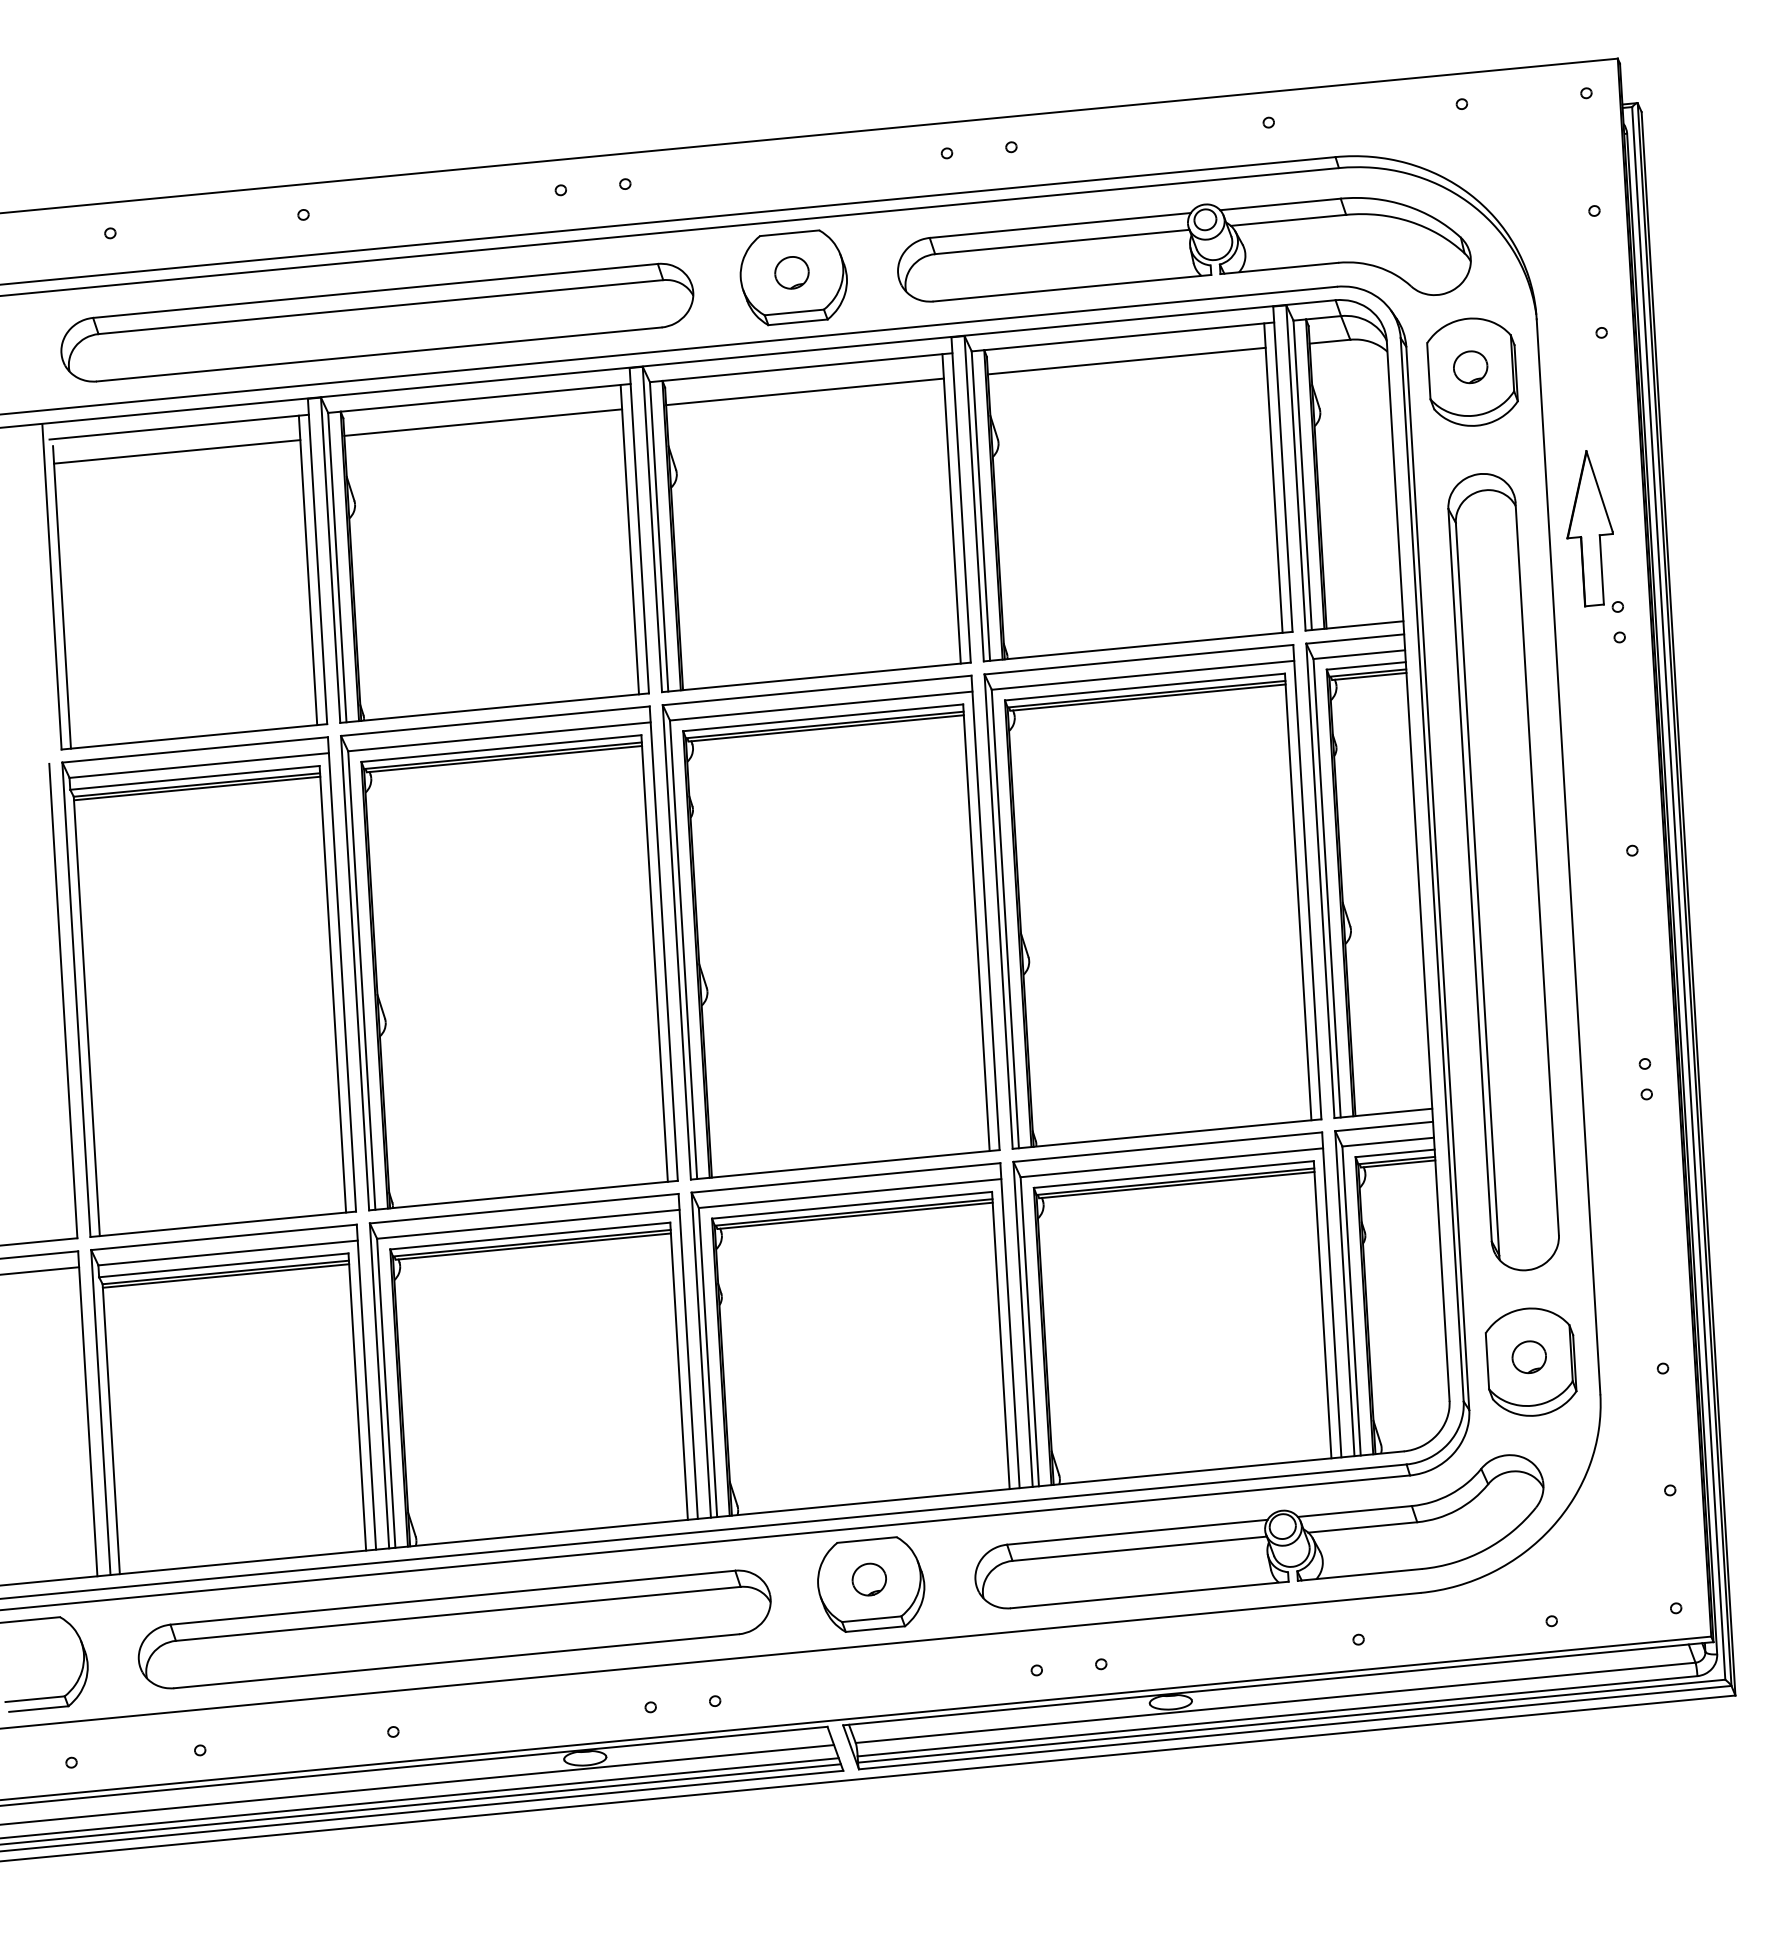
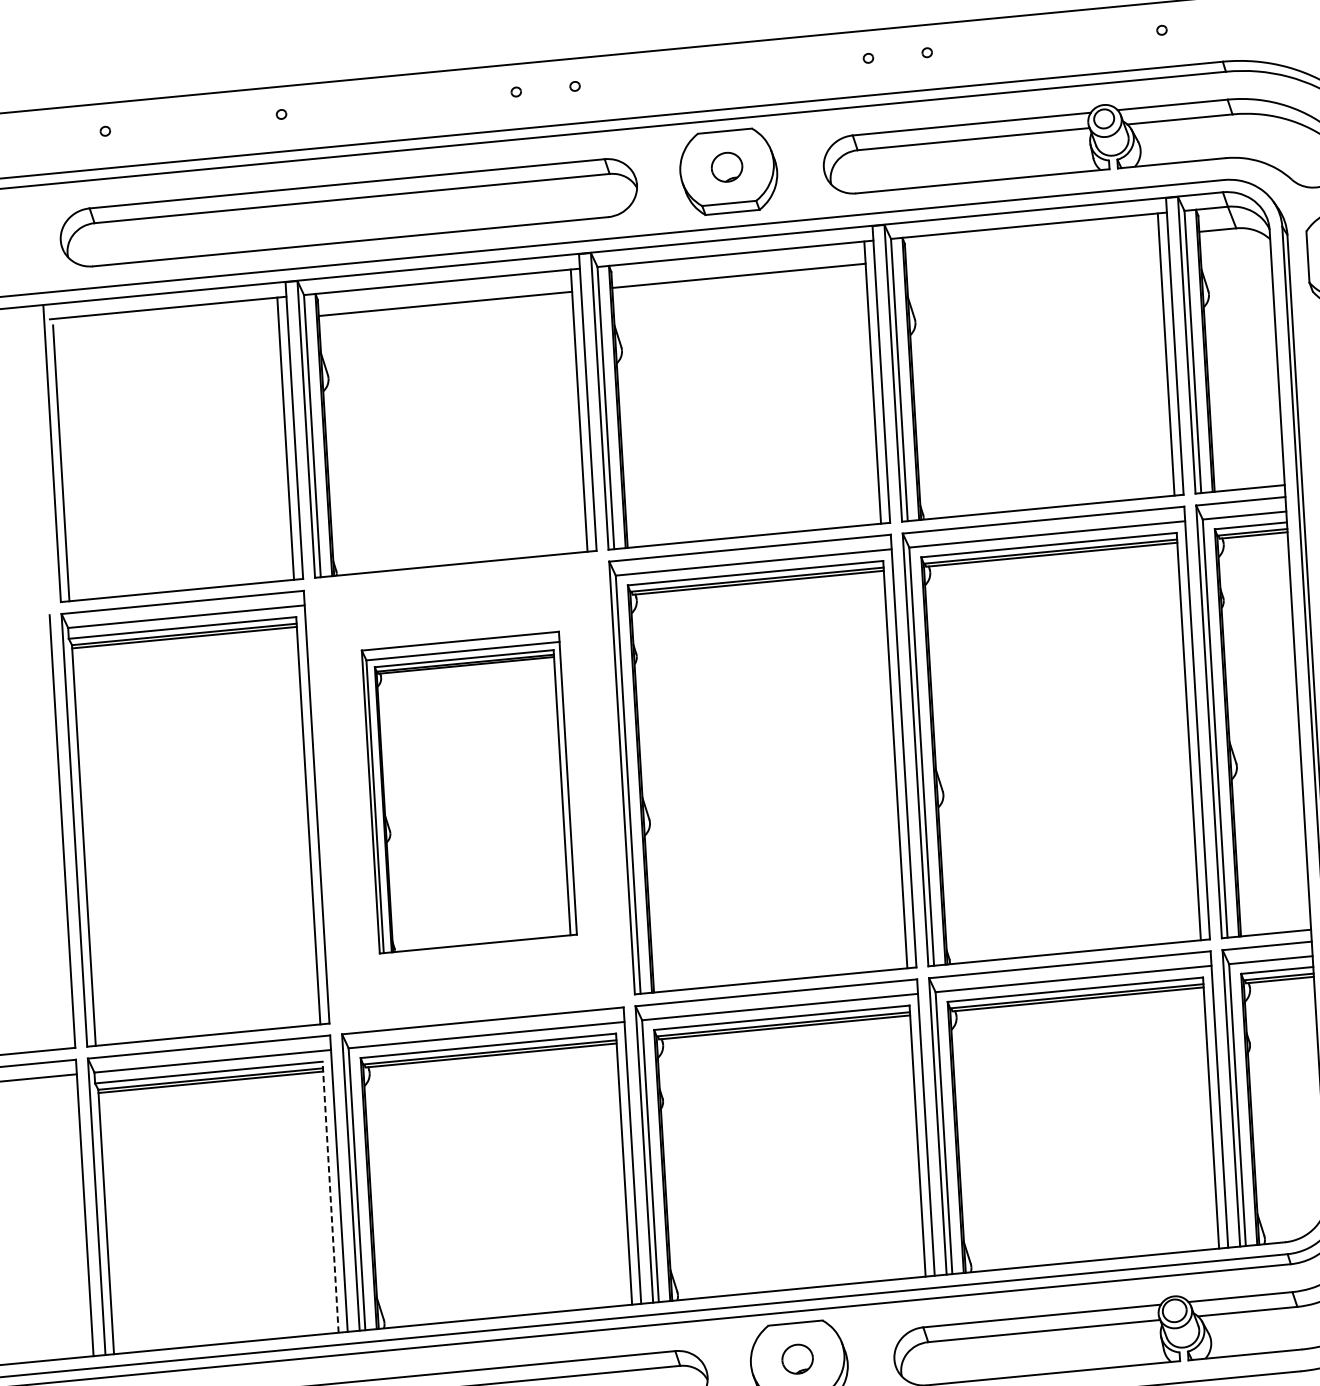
line: (1126, 360) -> (1032, 247), removed
line: (177, 451) -> (166, 330), removed
part: (509, 958) -> (469, 792), size x0.7
line: (357, 1402) -> (330, 1197), solid -> dashed

